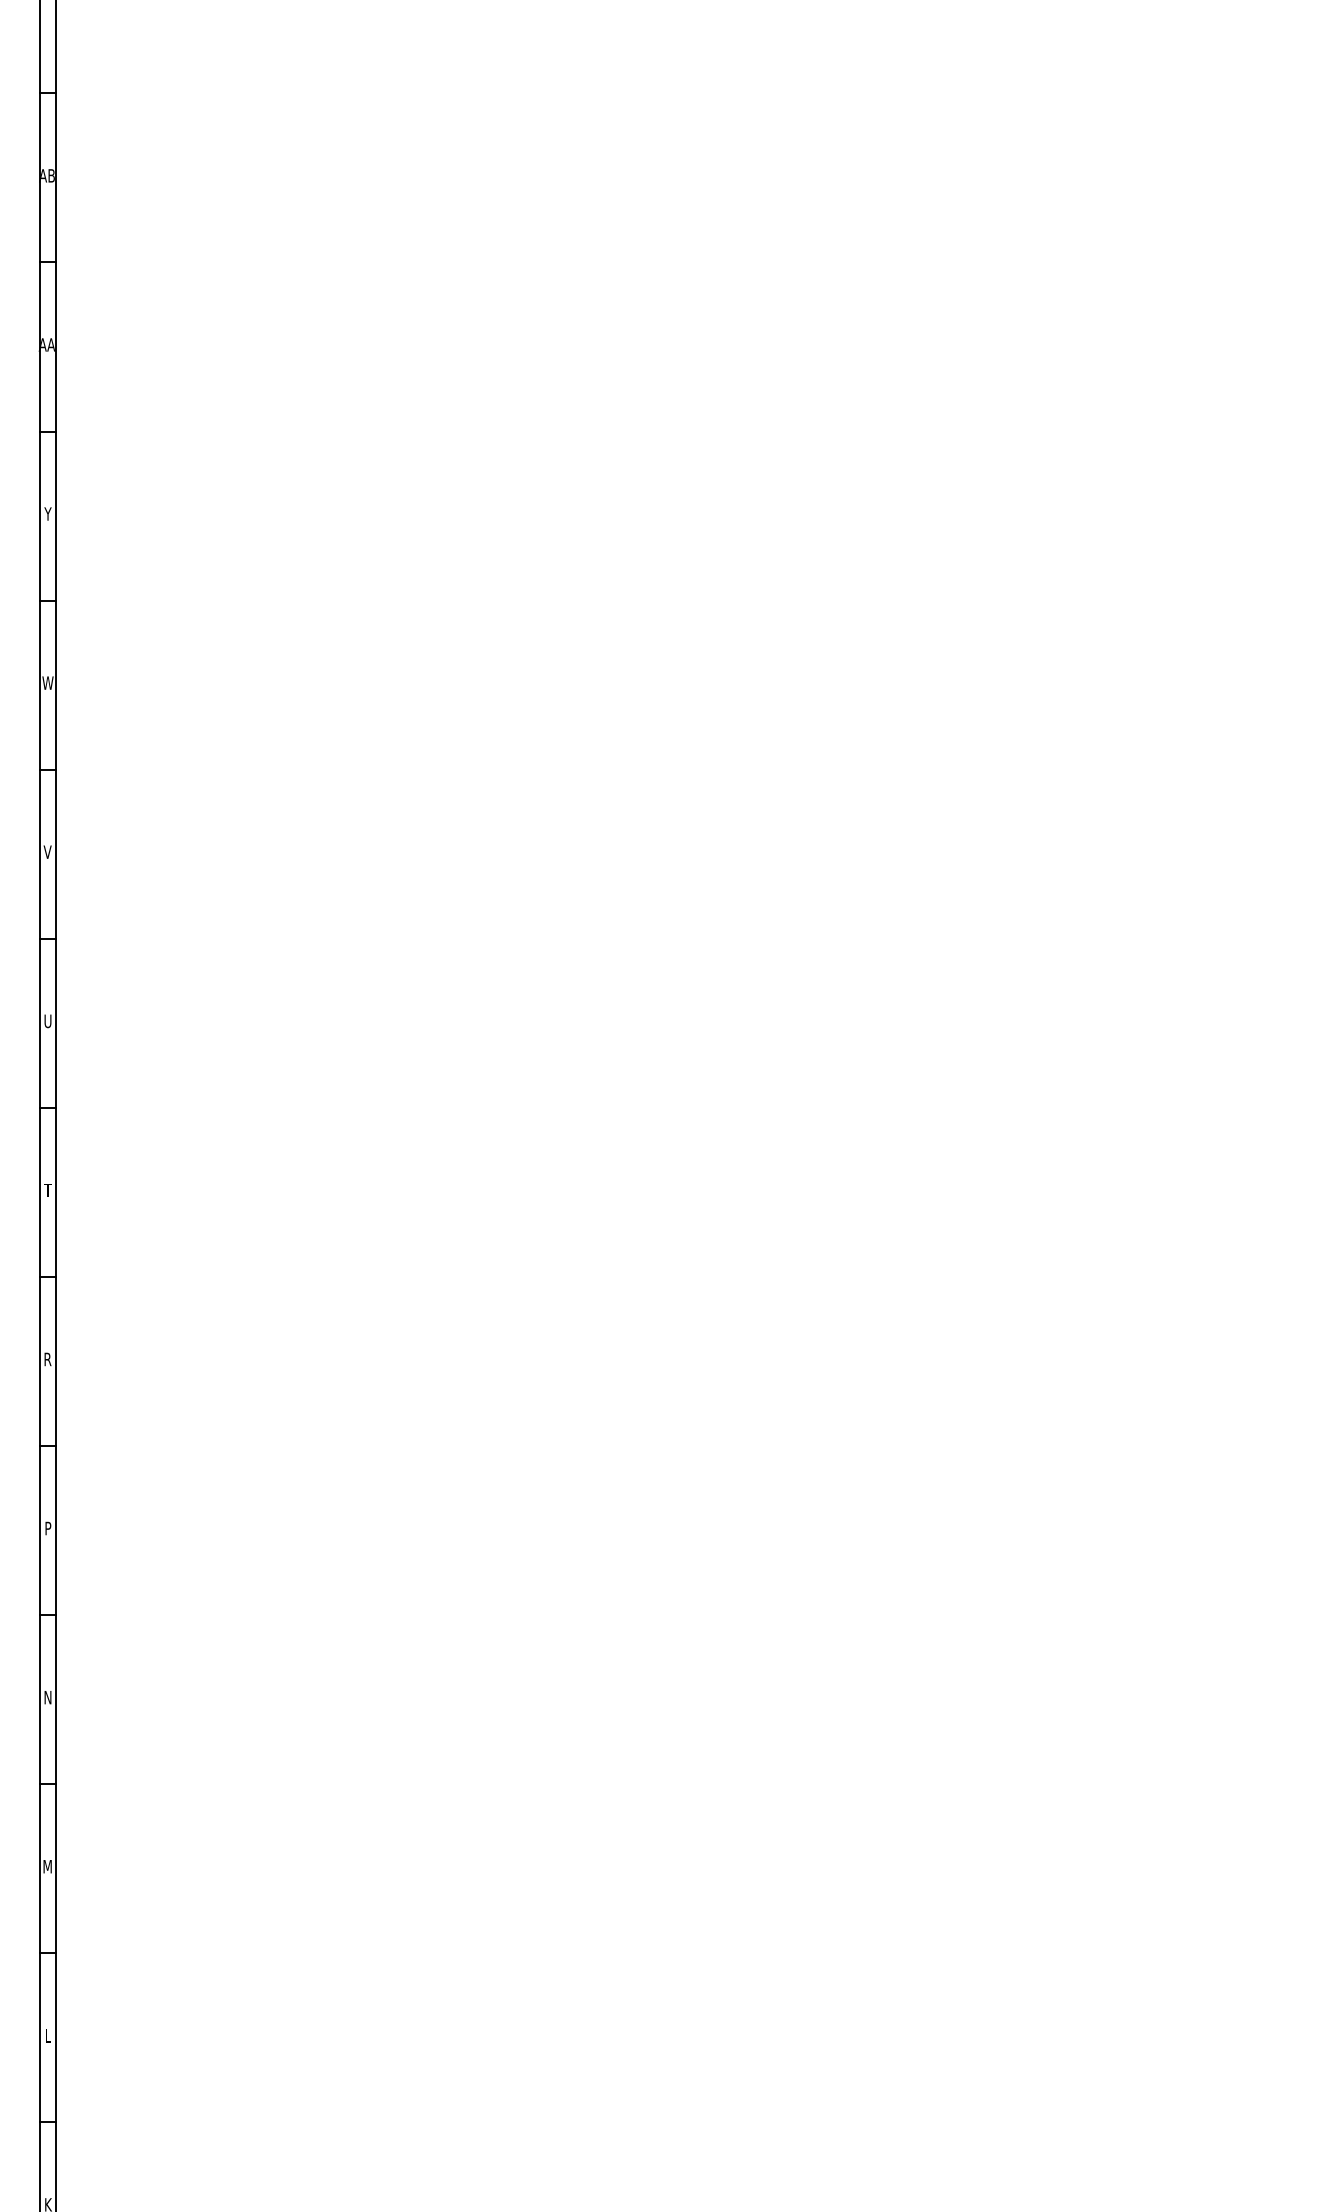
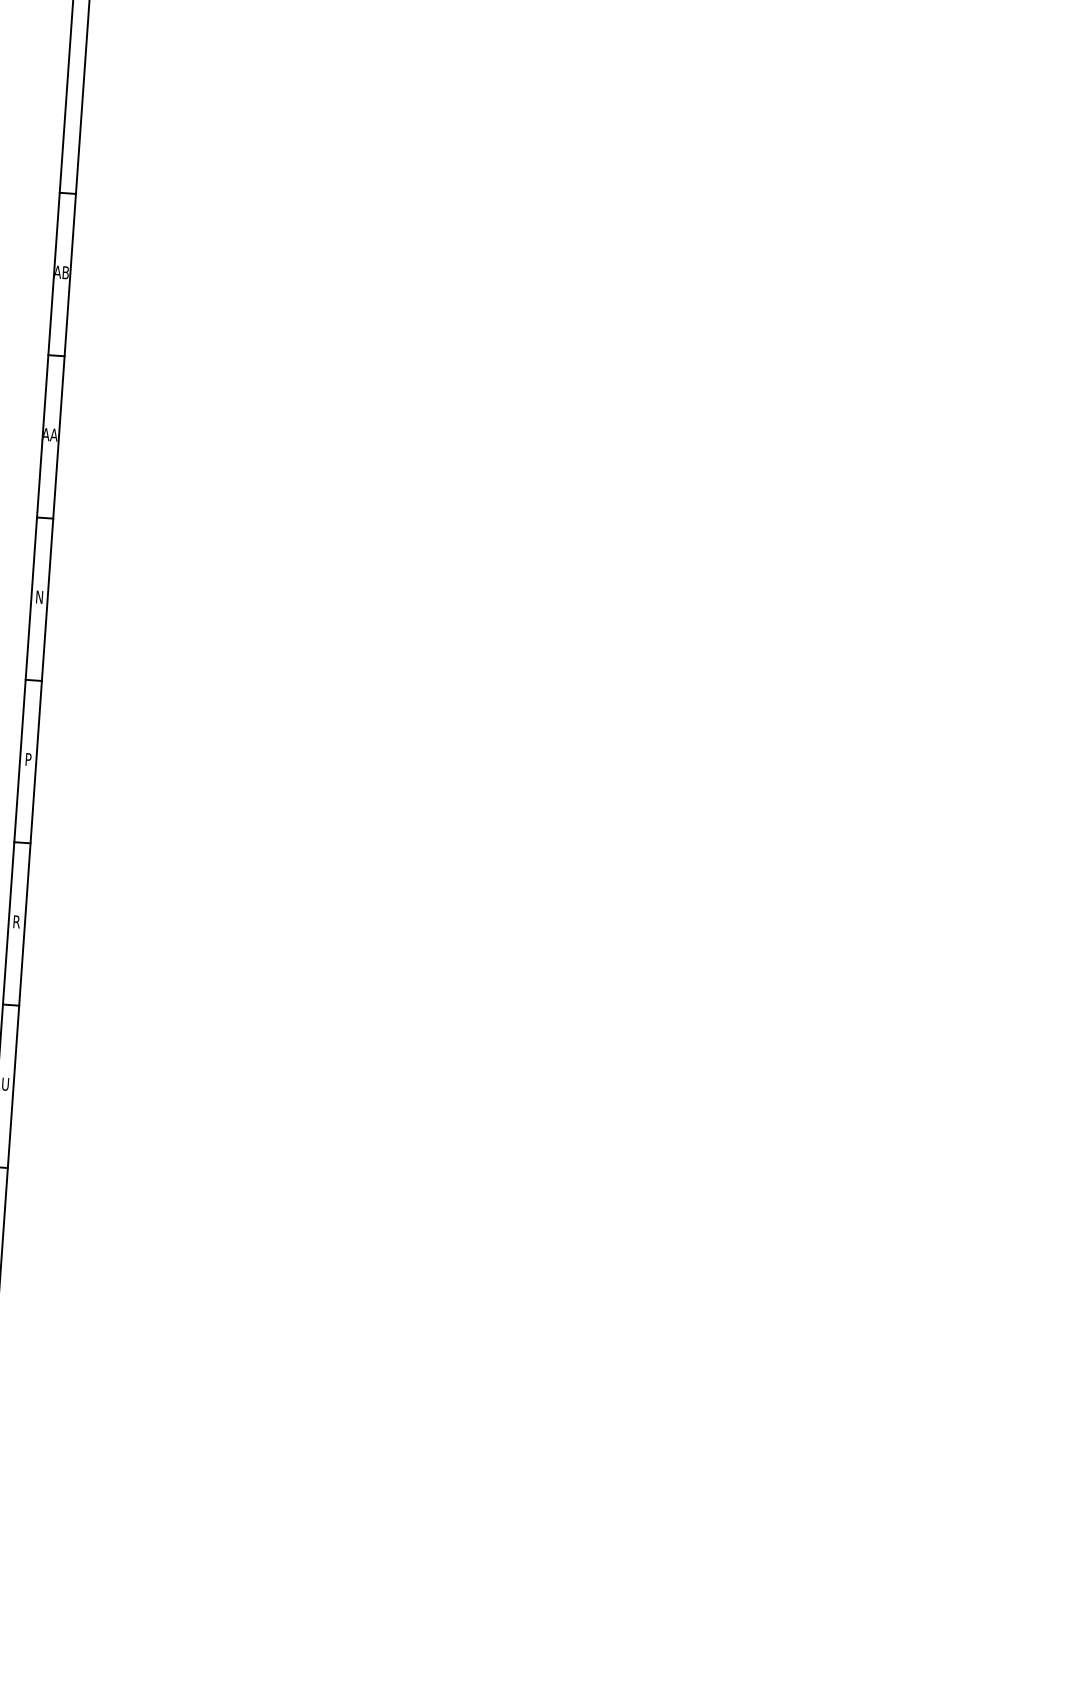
text: (47, 513) -> (39, 596), Y -> N
text: (47, 682) -> (27, 758), W -> P
text: (47, 851) -> (16, 921), V -> R

